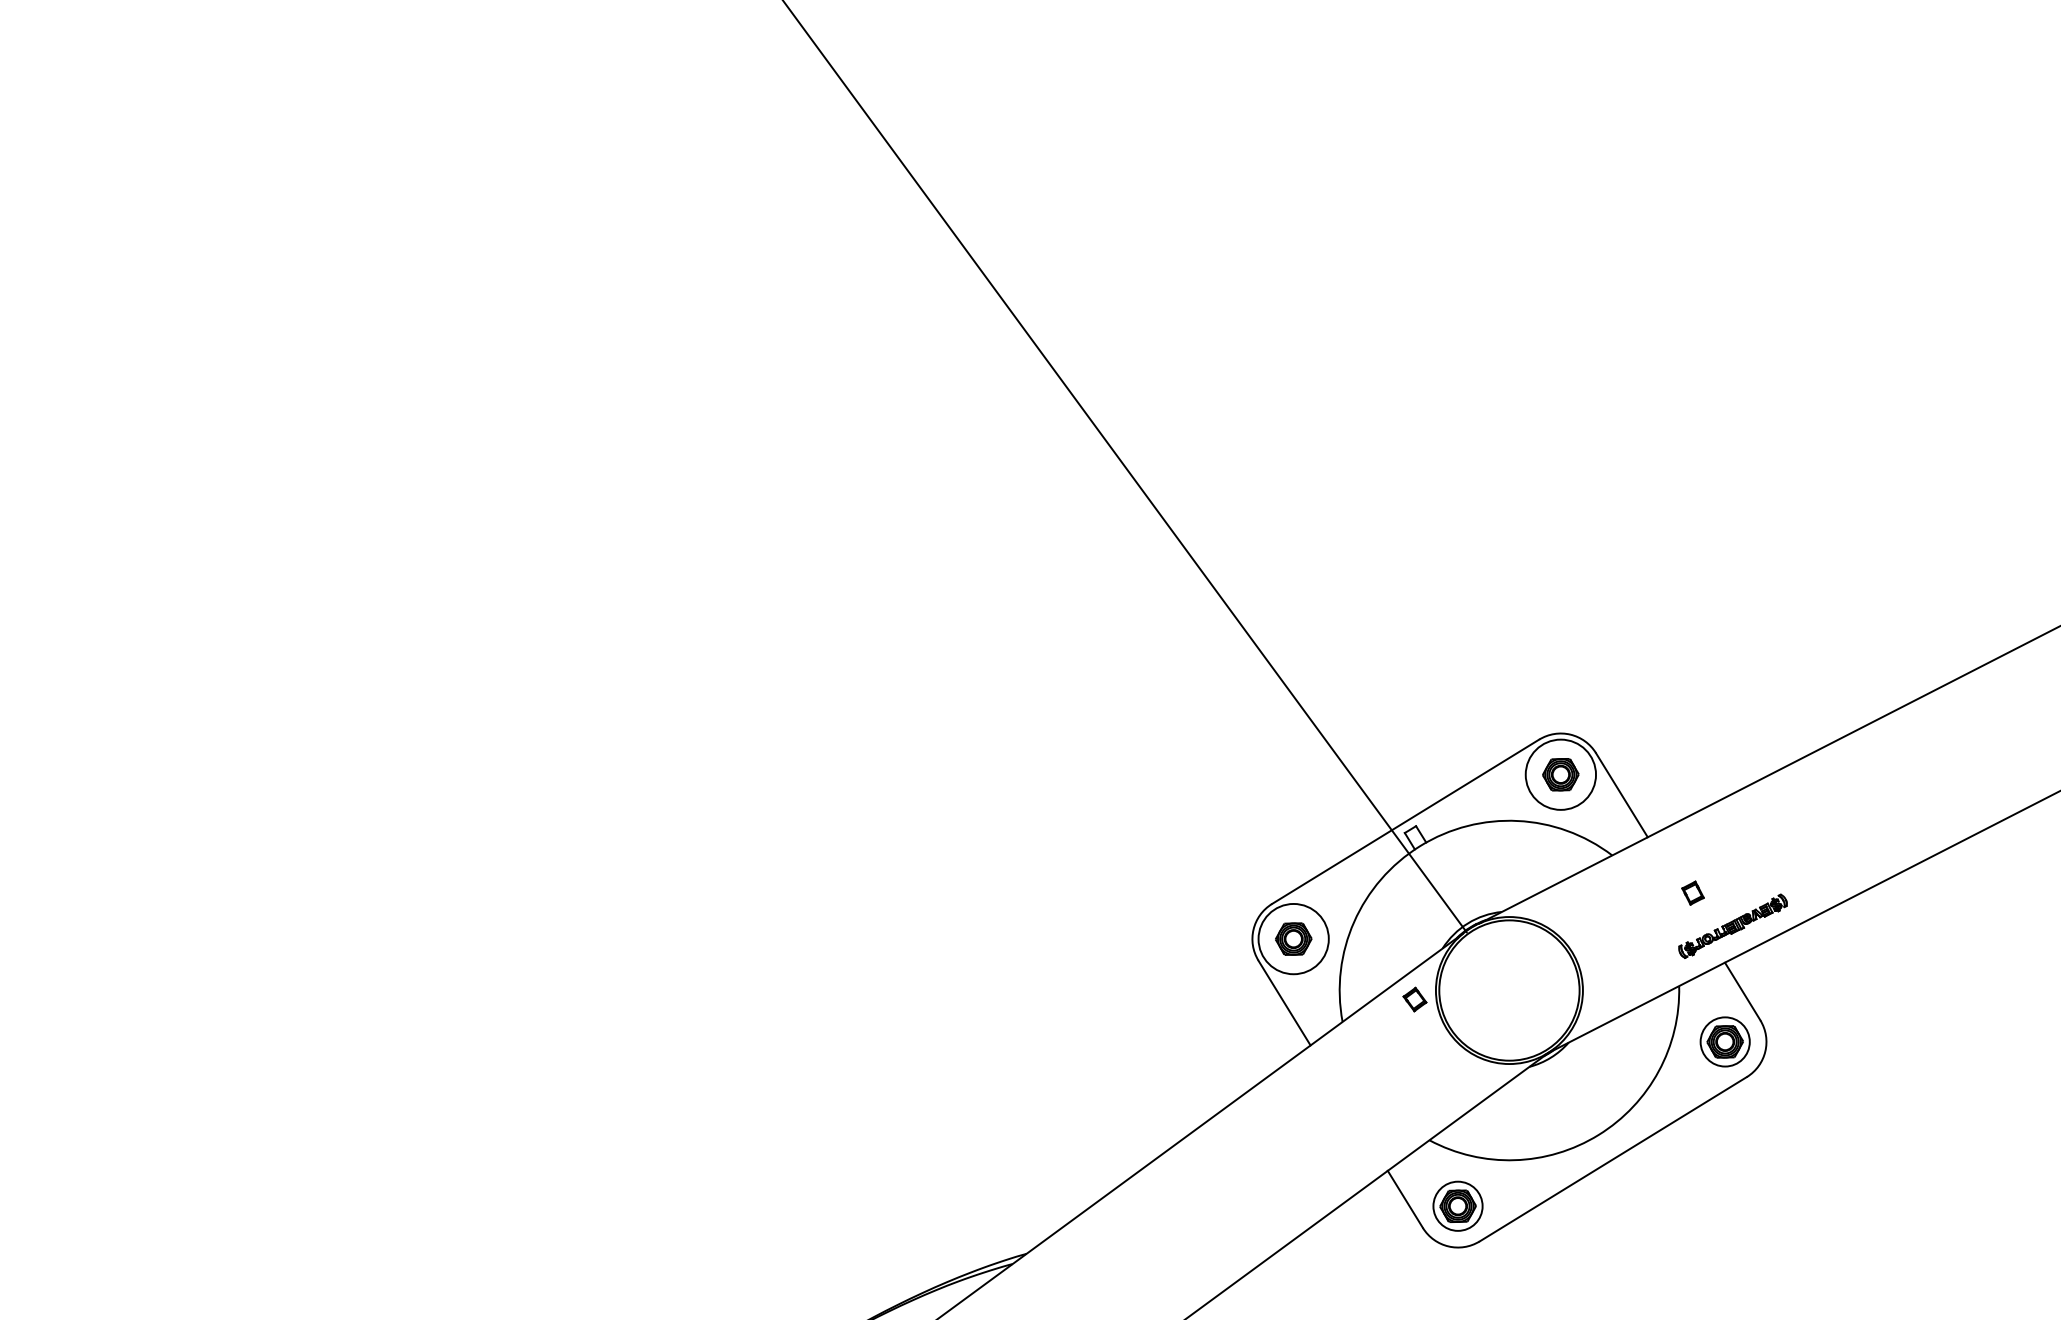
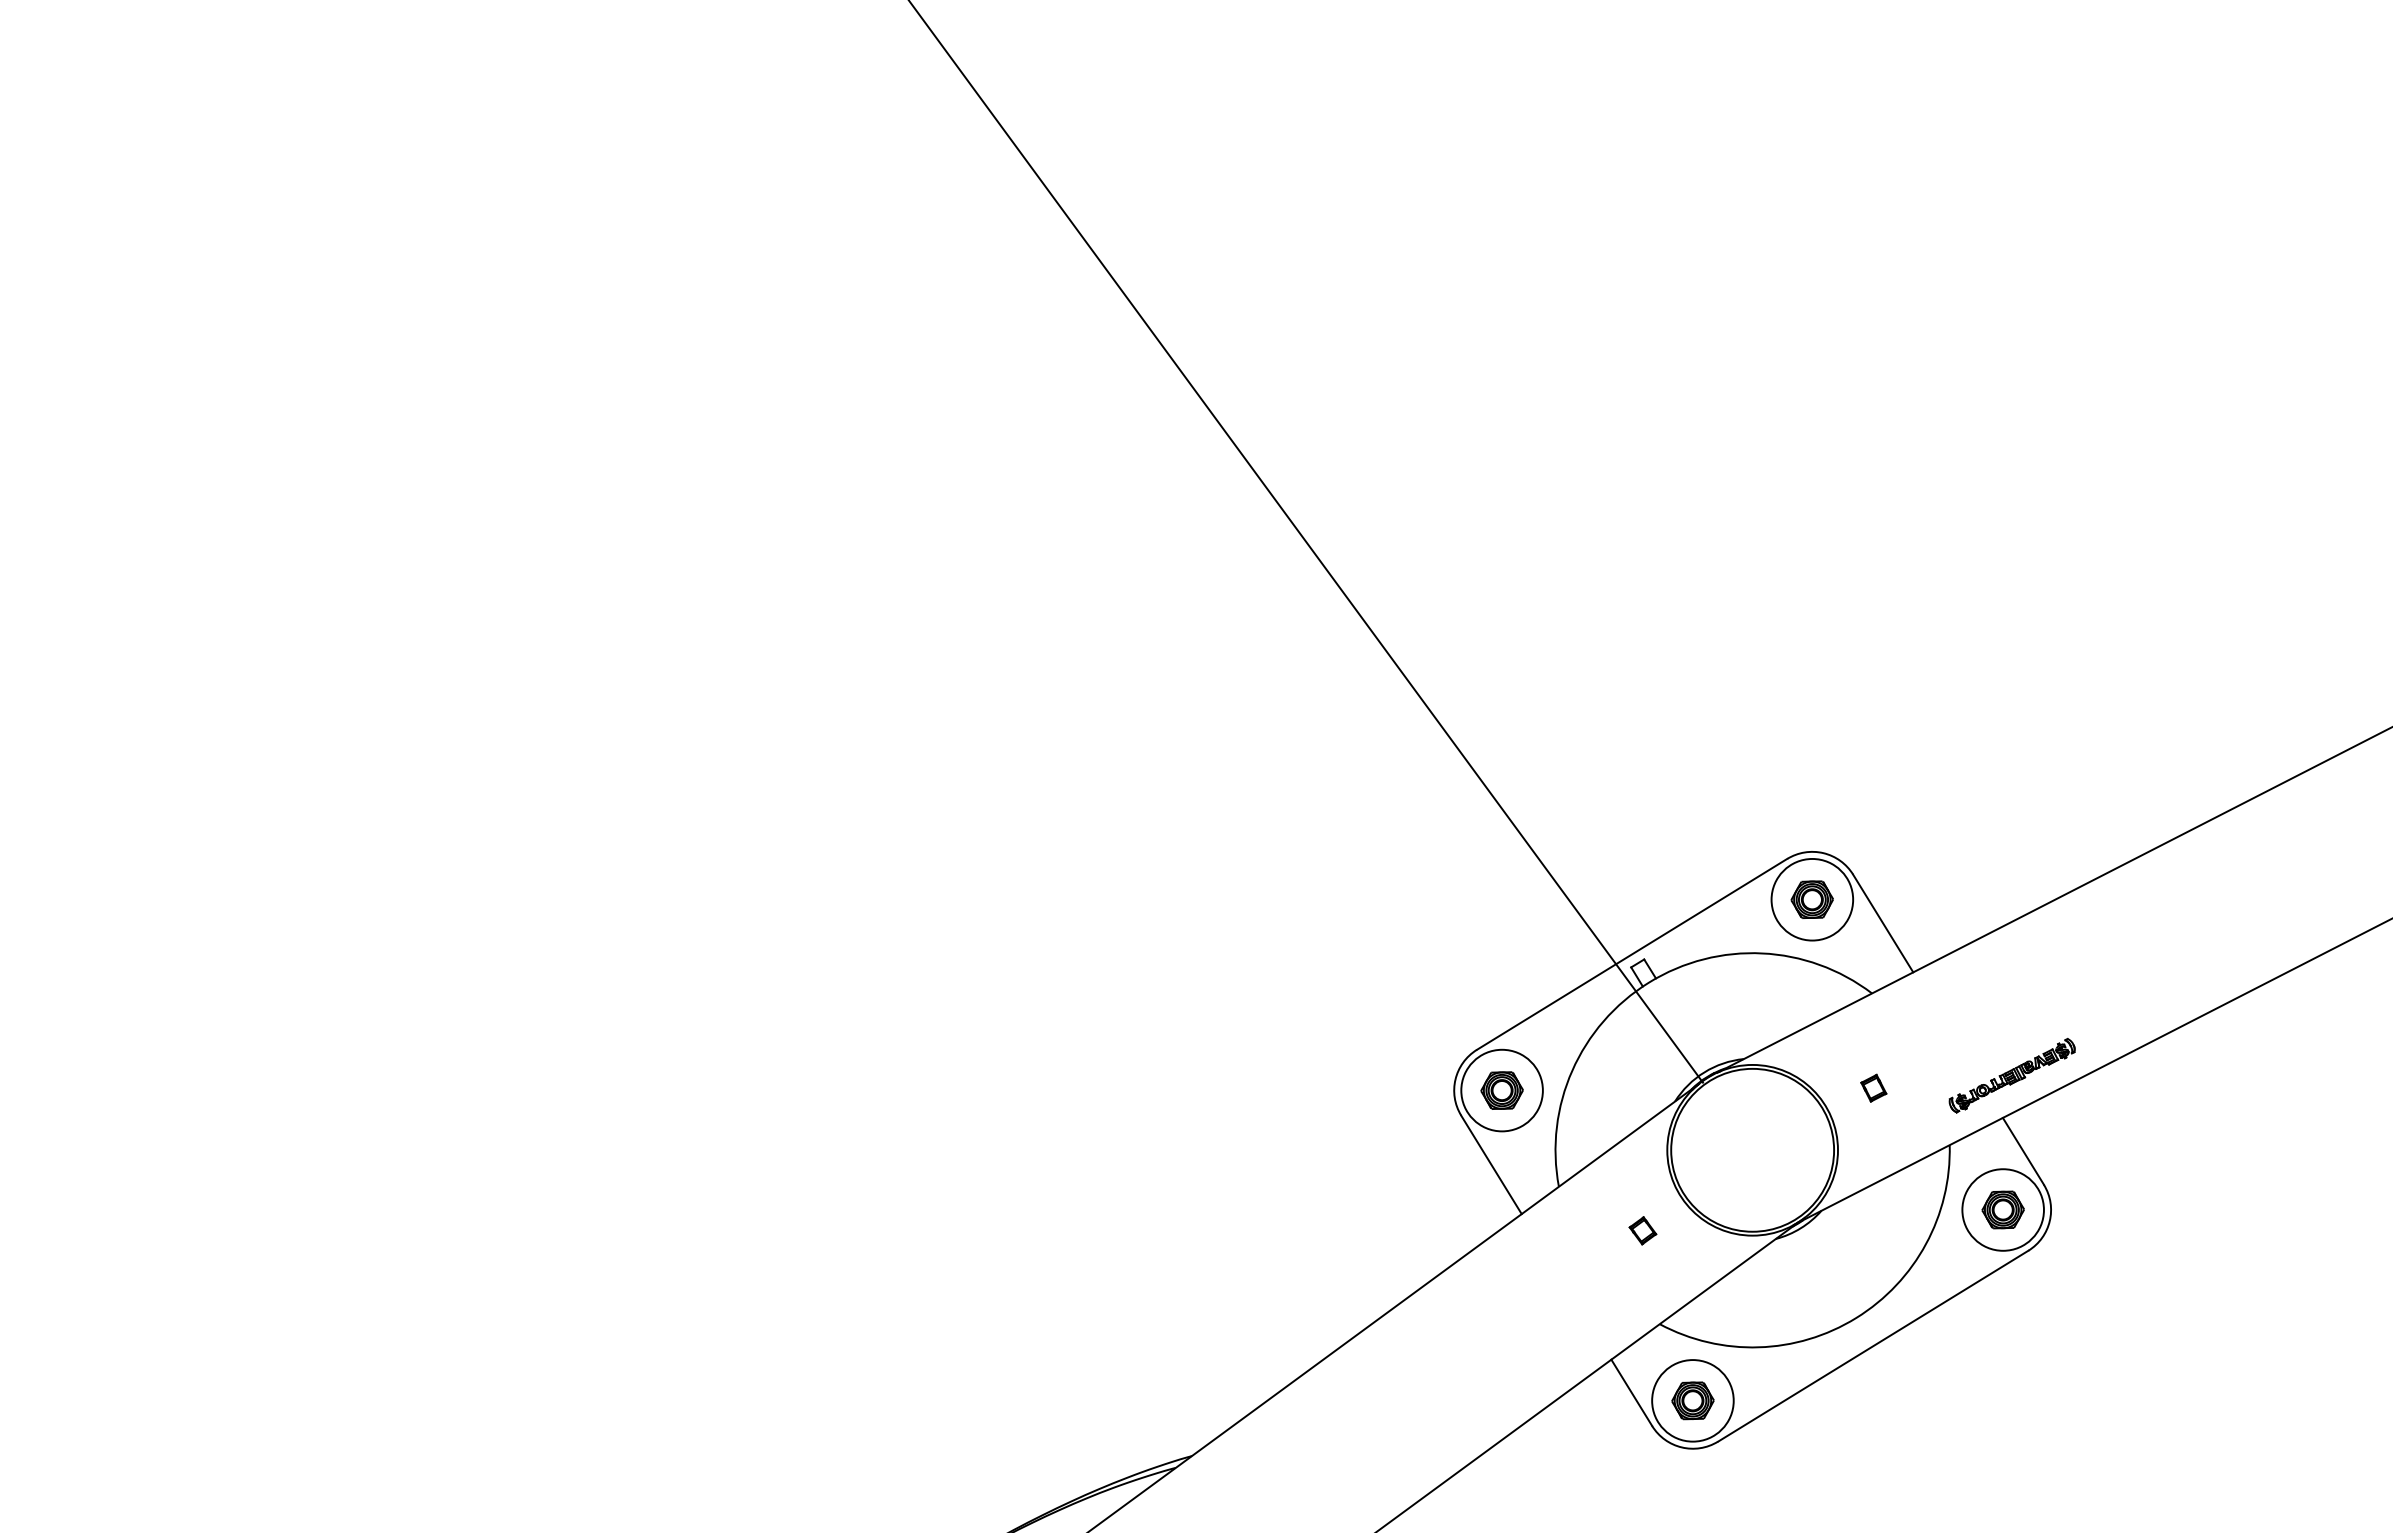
part: (1692, 892) -> (1873, 1087), moved
part: (1414, 999) -> (1642, 1230), moved
circle: (1724, 1041) -> (2002, 1209), size x1.43
circle: (1457, 1206) -> (1692, 1400), size x1.43

